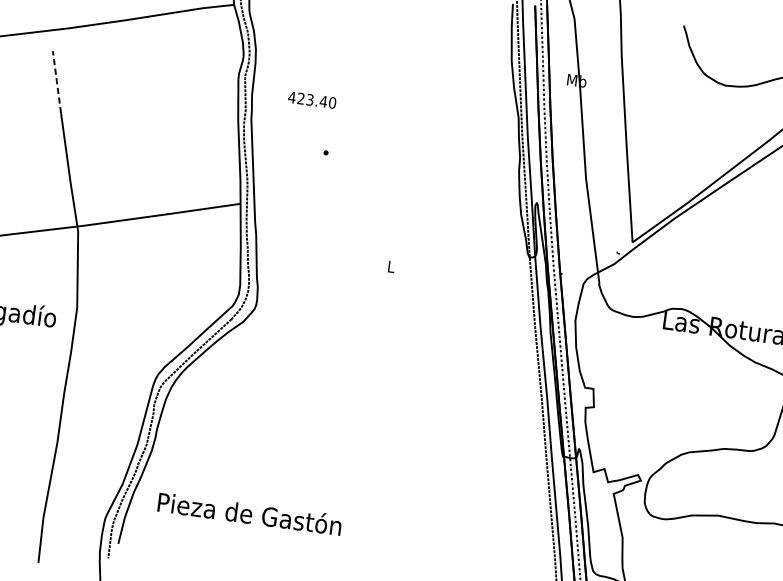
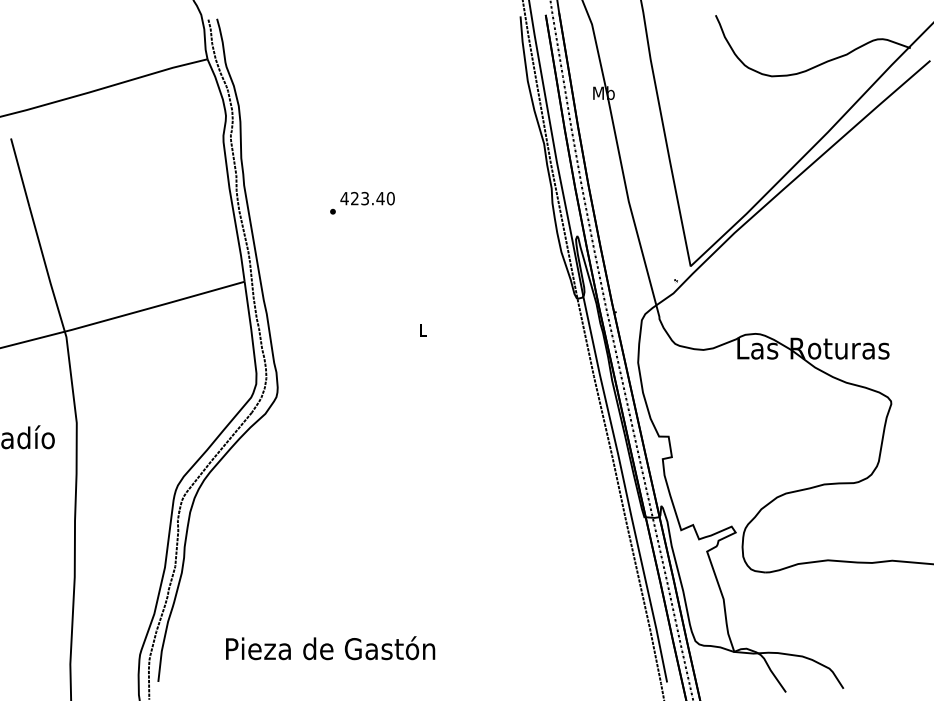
line: (57, 82) -> (20, 172), dashed -> solid
text: (312, 100) -> (367, 198), moved
text: (249, 513) -> (330, 648), moved

